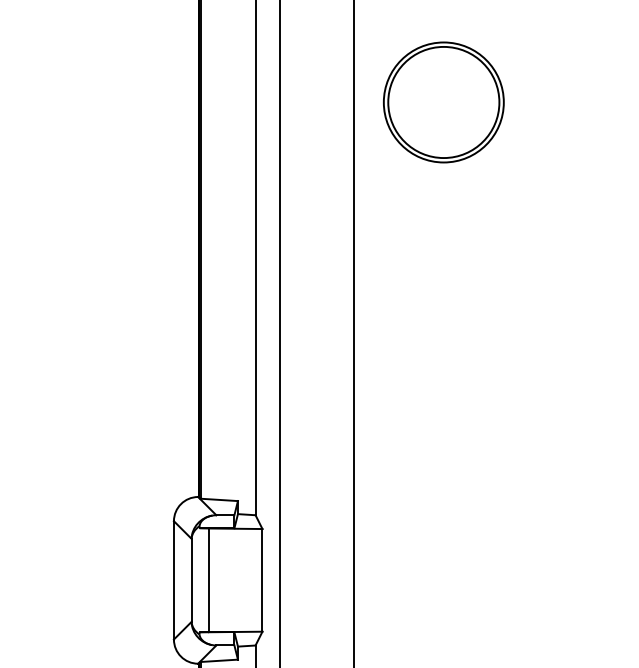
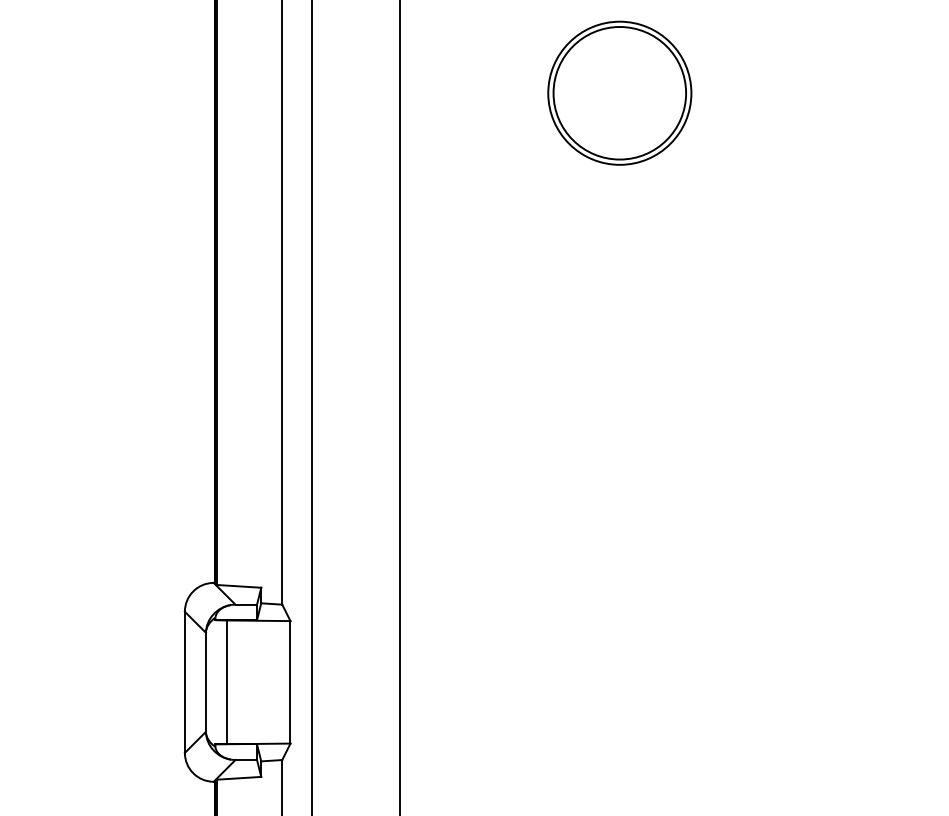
part: (443, 101) -> (619, 92), moved

